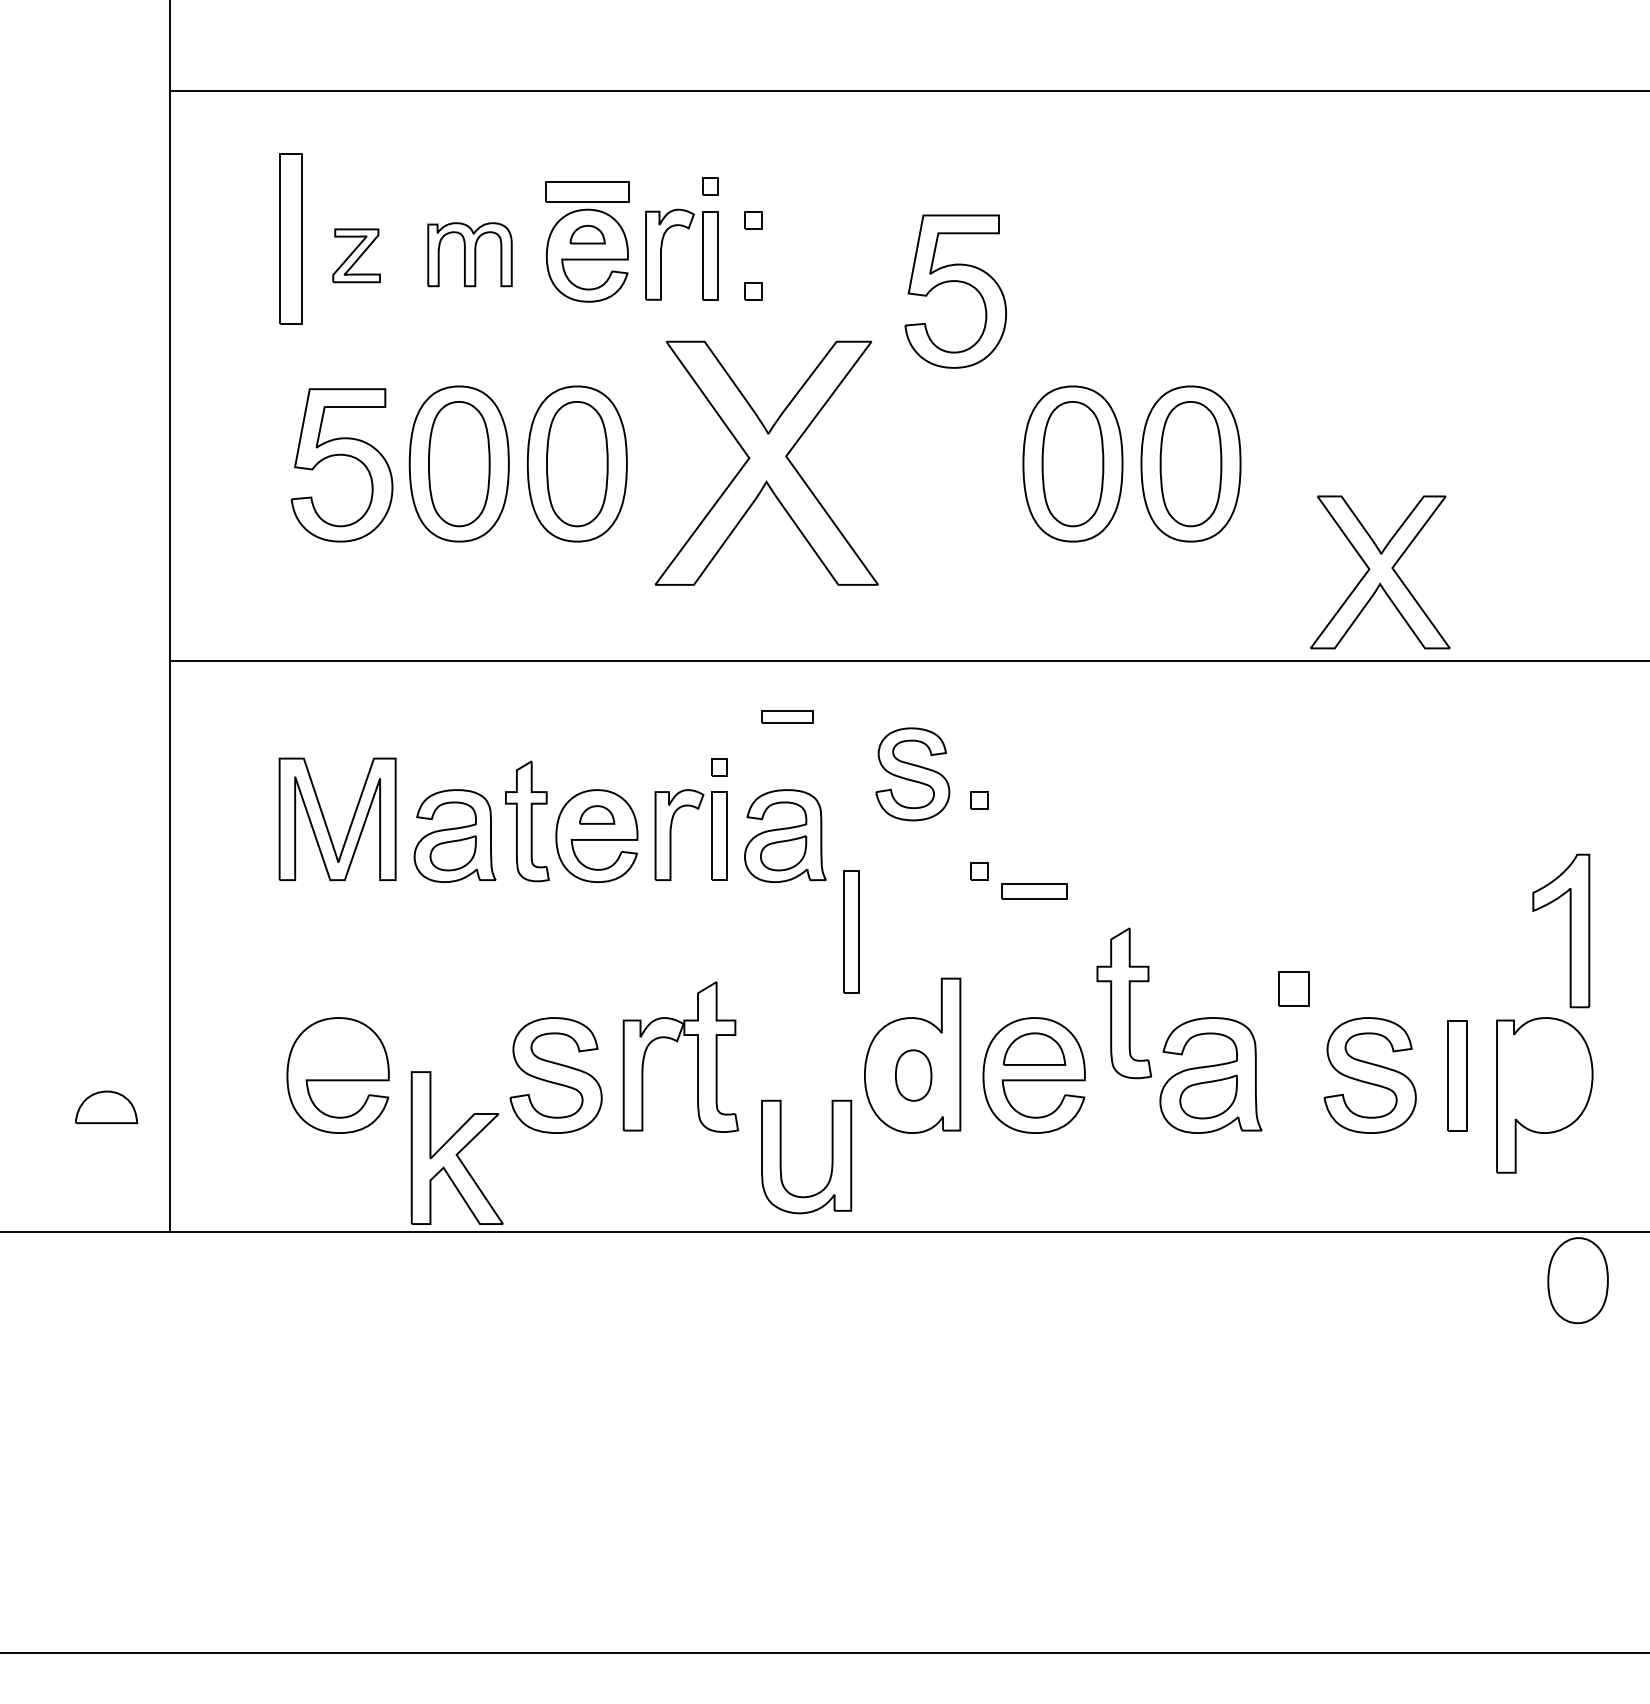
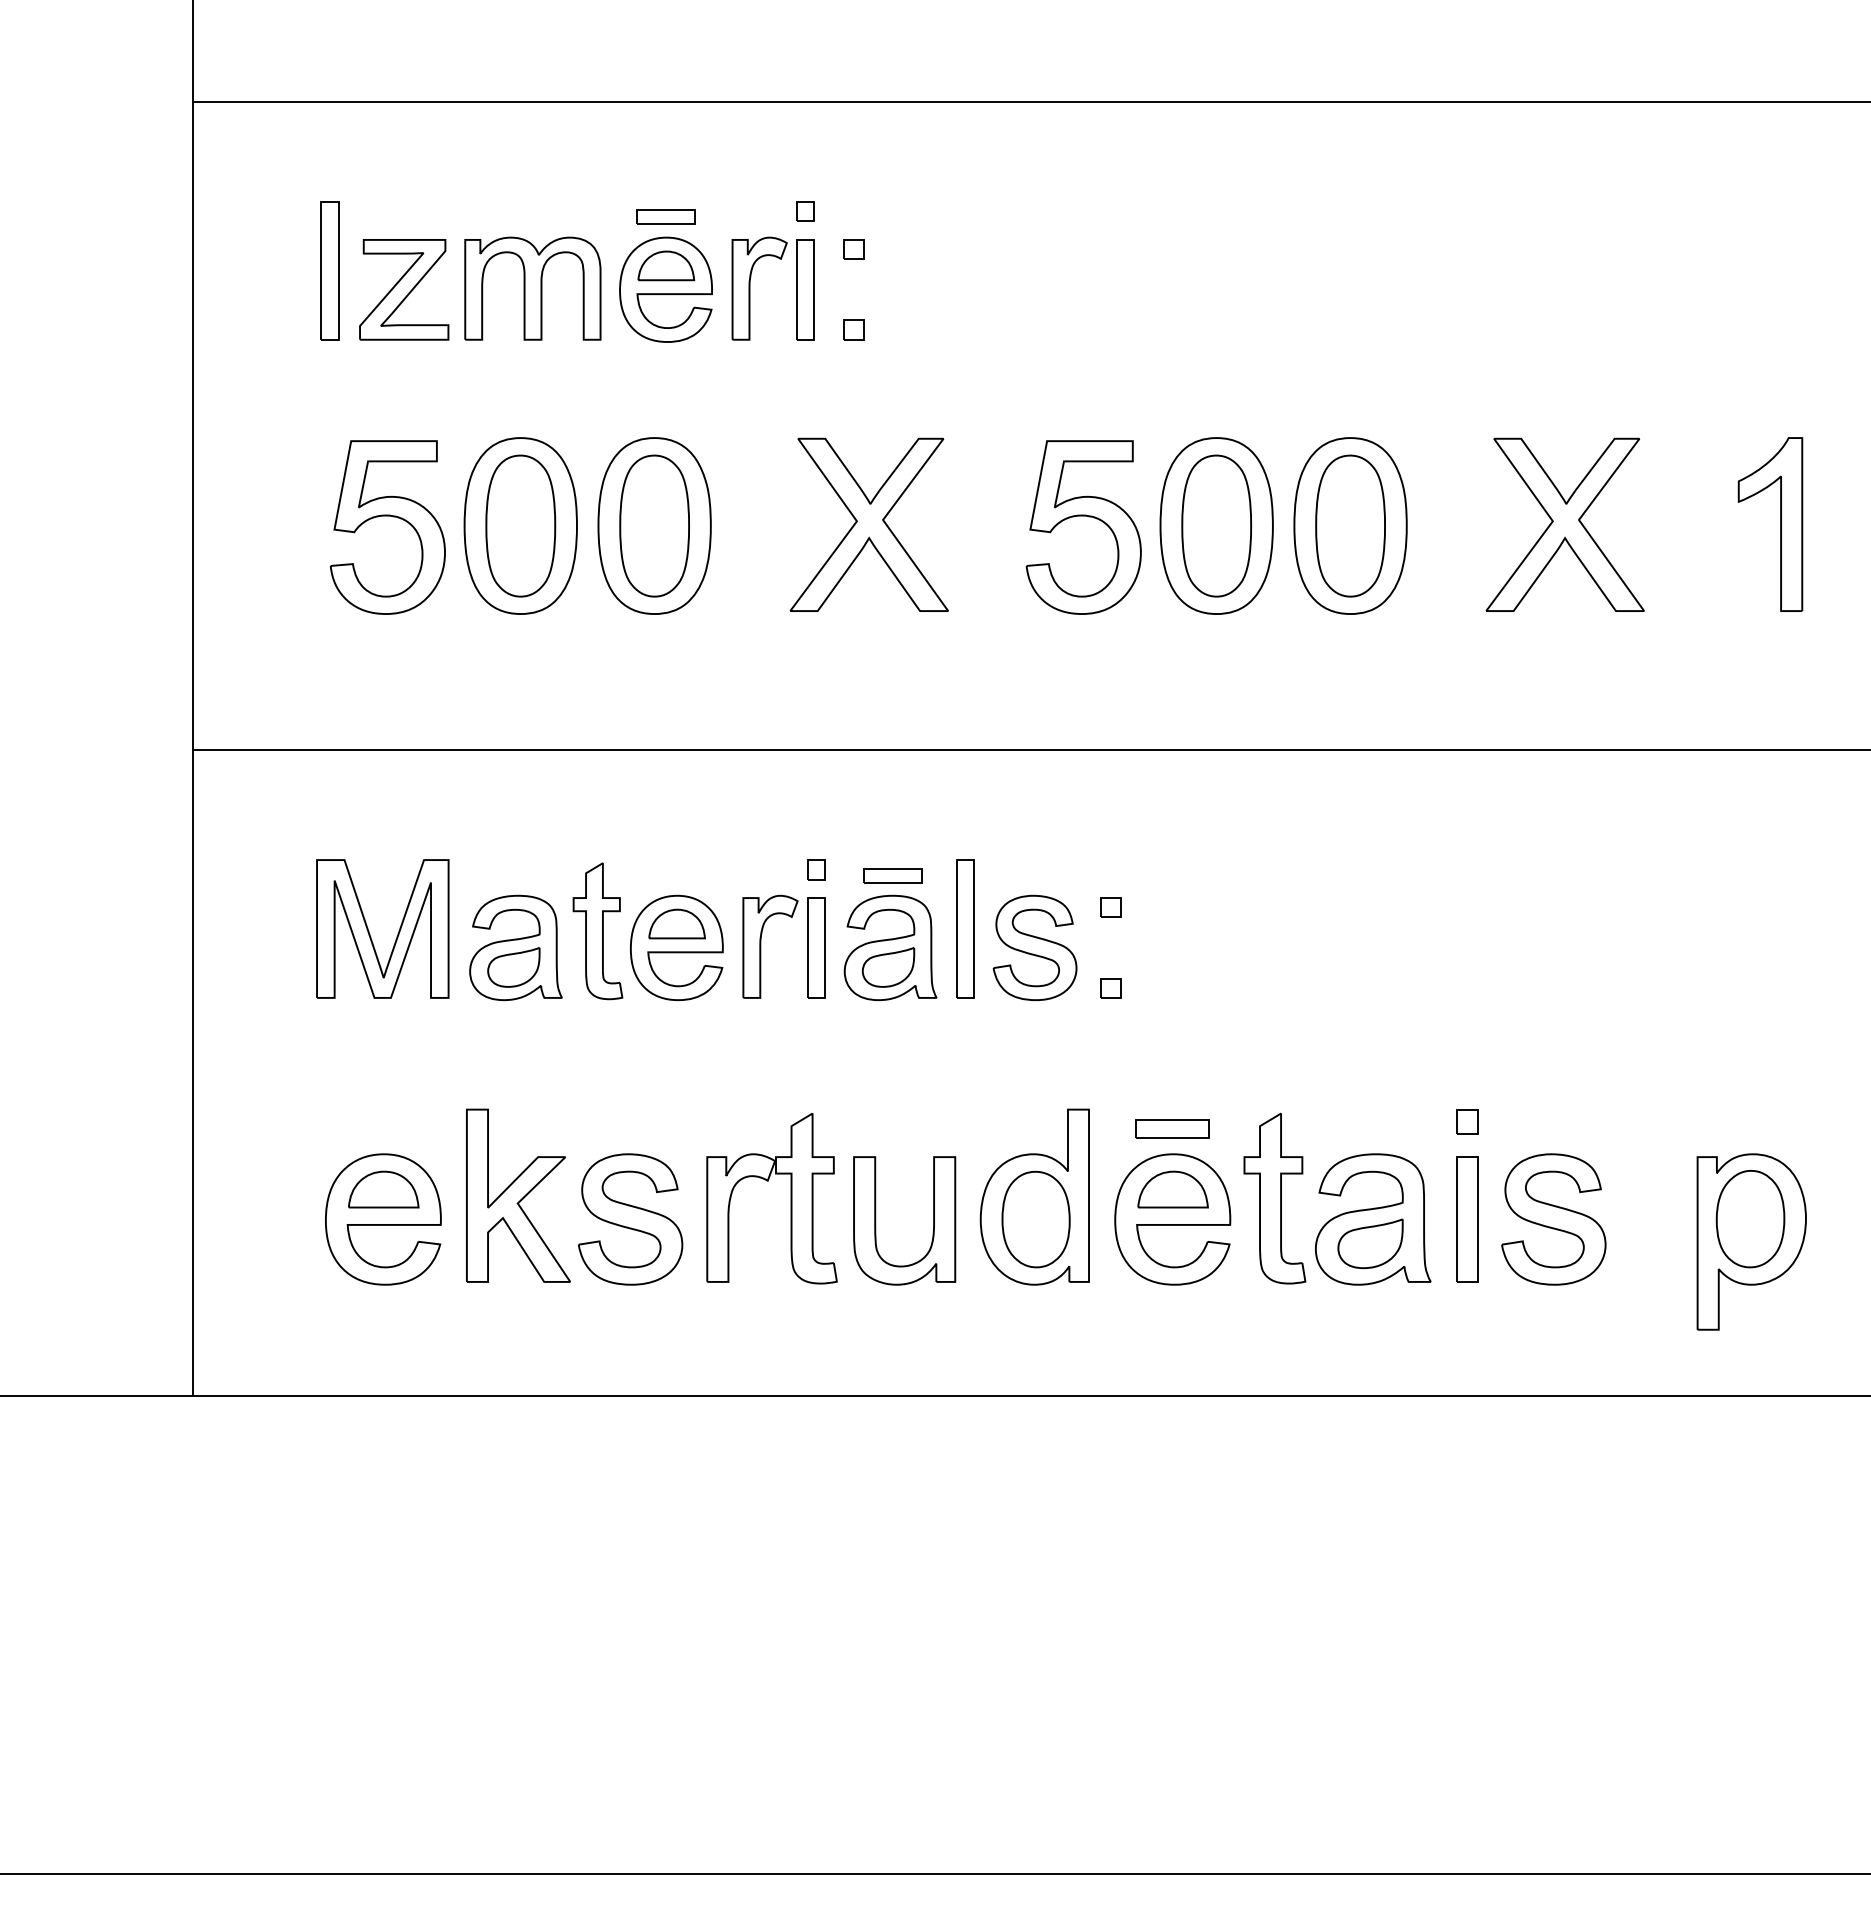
part: (586, 191) -> (665, 216), size x0.62
part: (587, 234) -> (666, 265), size x1.43
part: (290, 238) -> (329, 270), size x0.71
part: (469, 254) -> (532, 288), size x1.43
part: (356, 255) -> (404, 289), size x1.67
part: (955, 281) -> (1083, 516), moved
part: (765, 462) -> (868, 524), size x0.62
part: (1379, 572) -> (1564, 524), moved
part: (787, 716) -> (892, 875), moved
part: (912, 773) -> (1034, 947), moved
part: (596, 814) -> (676, 923), size x1.43
part: (1033, 891) -> (1172, 1128), moved
part: (1570, 930) -> (1780, 524), moved
part: (851, 931) -> (965, 928), moved
part: (1294, 989) -> (1467, 1121), size x0.62
part: (1123, 1003) -> (1274, 1198), moved
part: (913, 1075) -> (1035, 1219), size x1.67
part: (1457, 1075) -> (1467, 1219), moved
part: (106, 1107) -> (383, 1189), moved
part: (457, 1147) -> (518, 1195), moved
part: (781, 1156) -> (876, 1220), moved
part: (1578, 1280) -> (1750, 1219), moved

